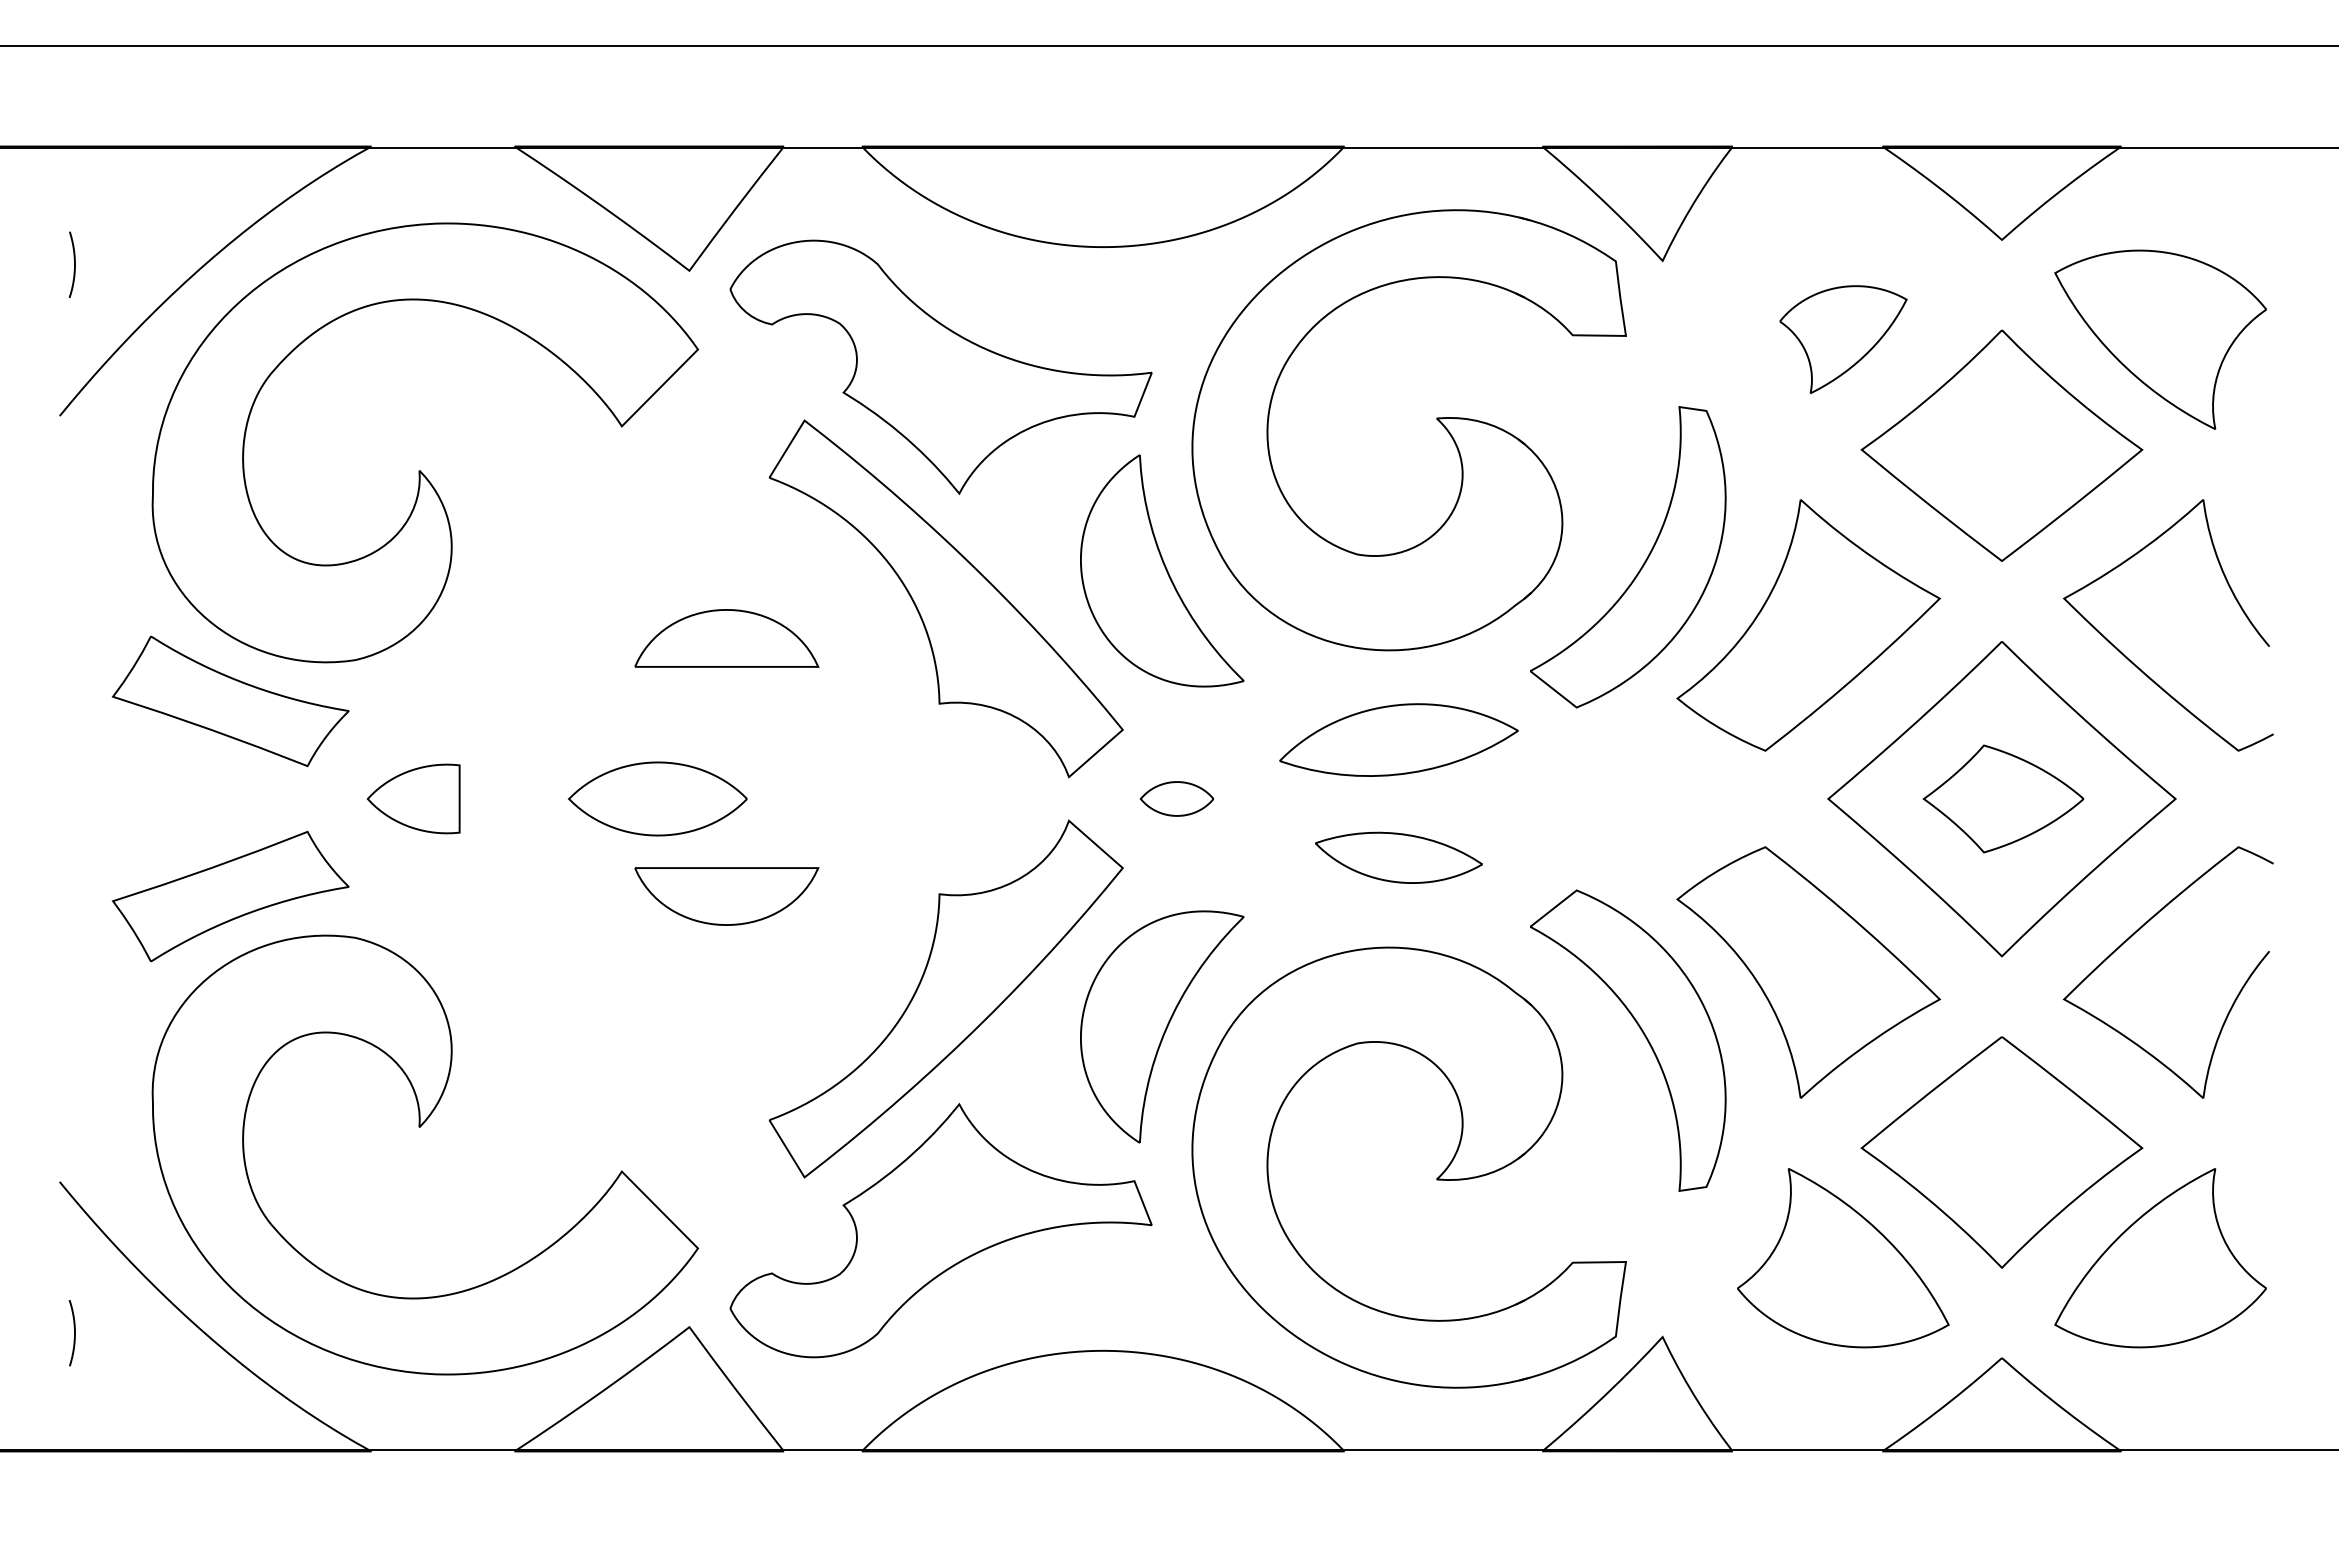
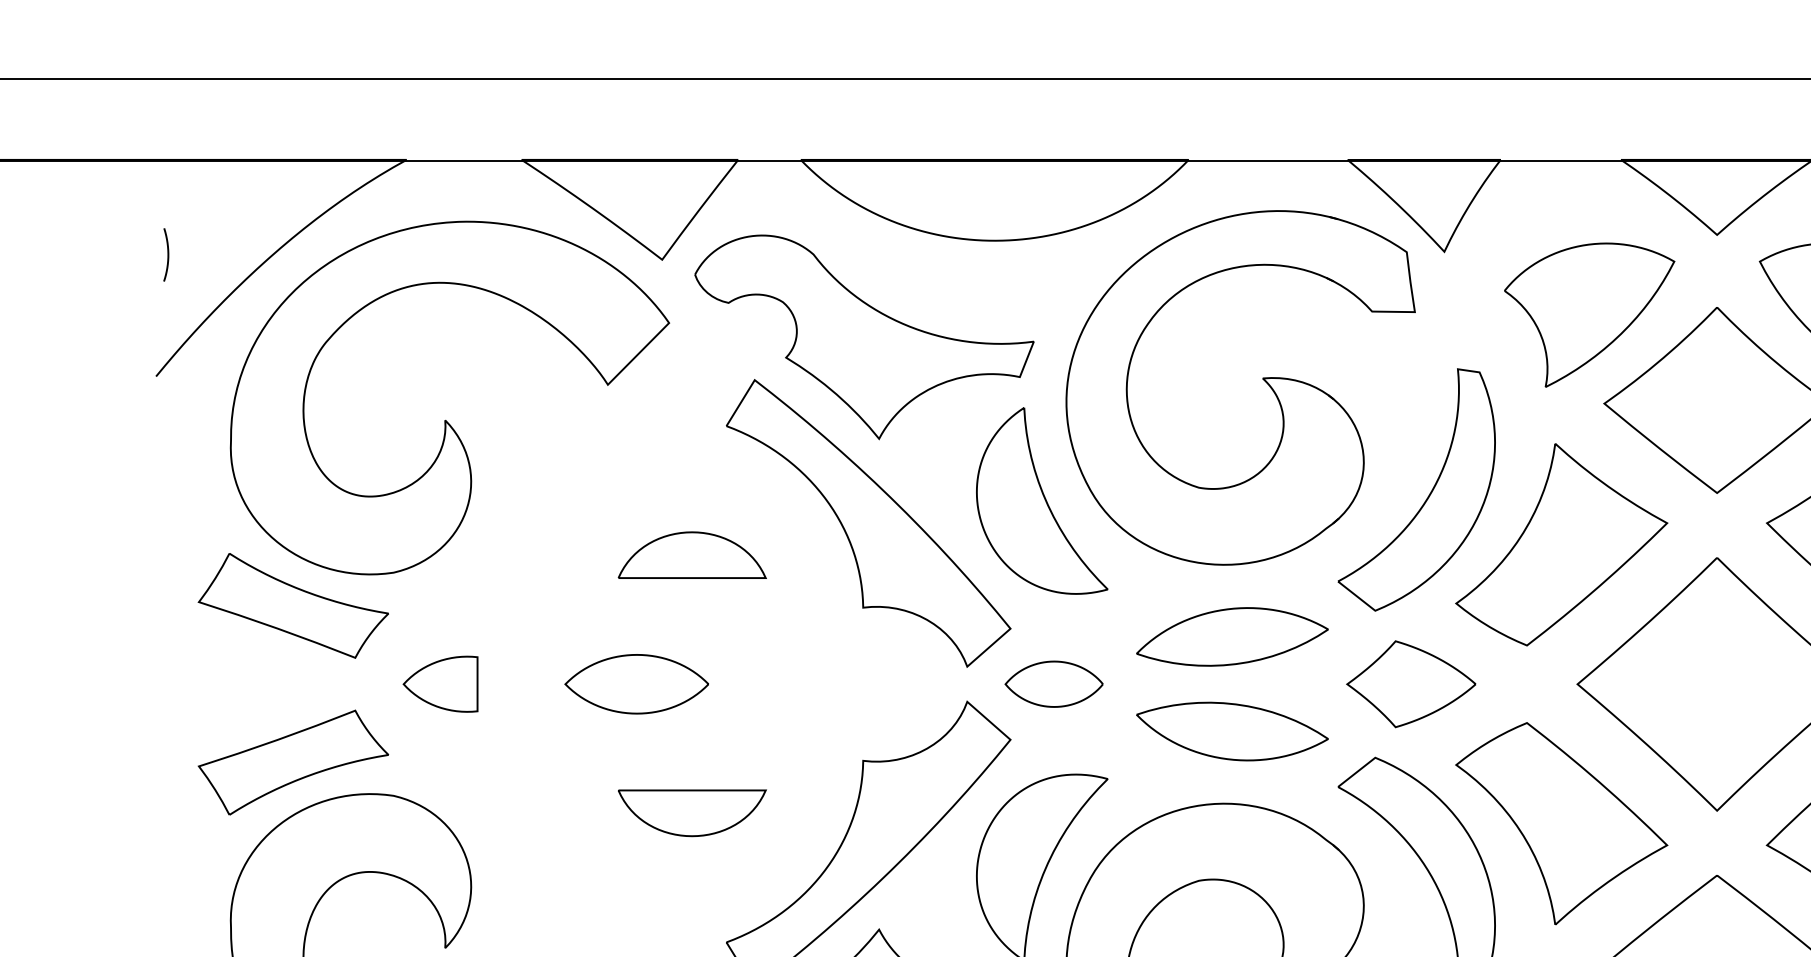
part: (1843, 339) -> (1589, 314), size x1.67
part: (1176, 798) -> (1053, 683), size x1.67
part: (2003, 798) -> (1411, 683), moved
part: (1398, 857) -> (1232, 731), size x1.43
part: (726, 896) -> (692, 813), moved

